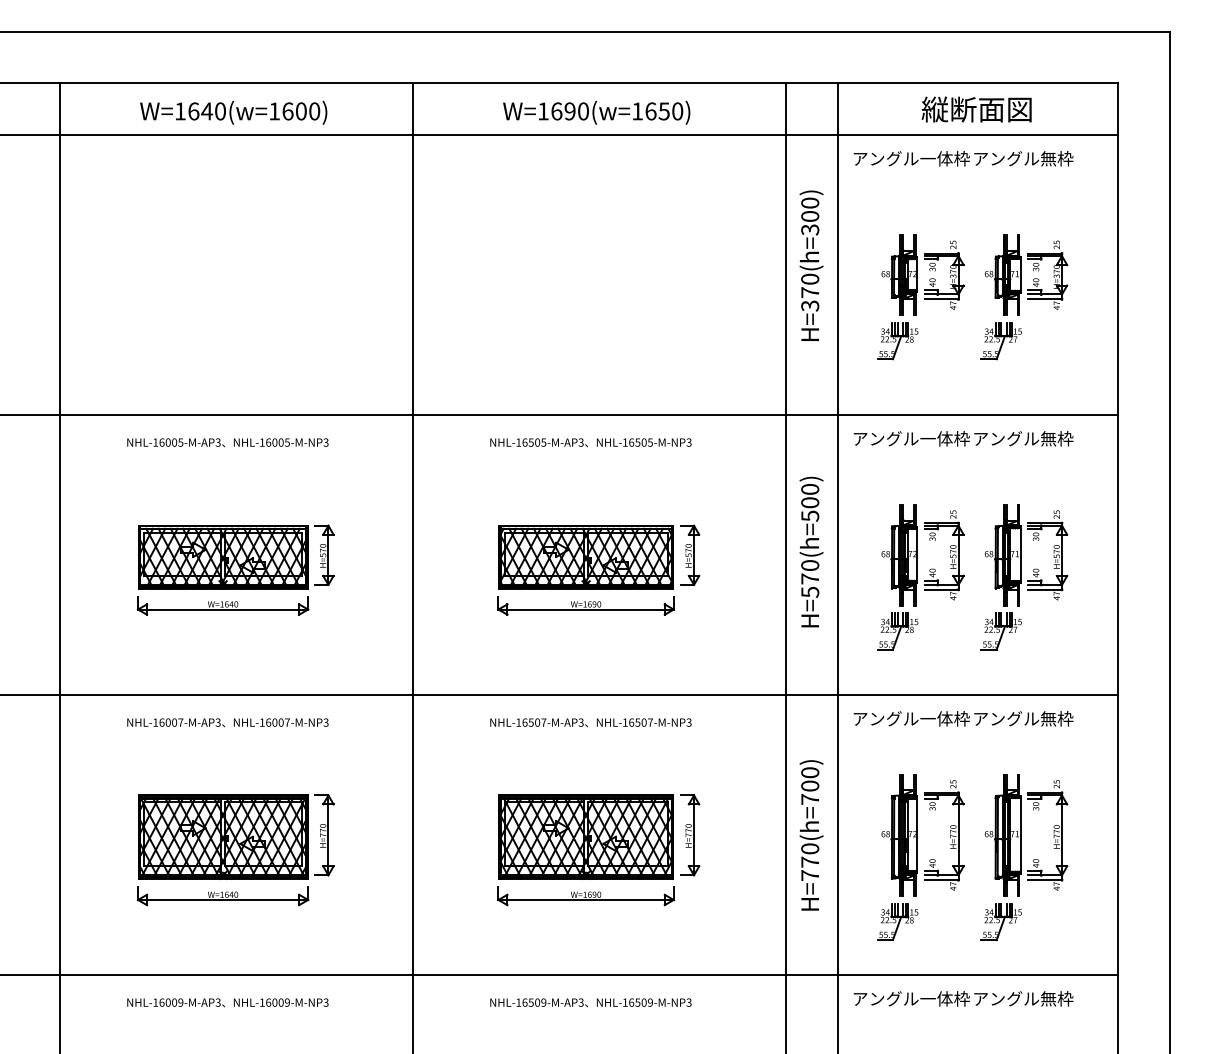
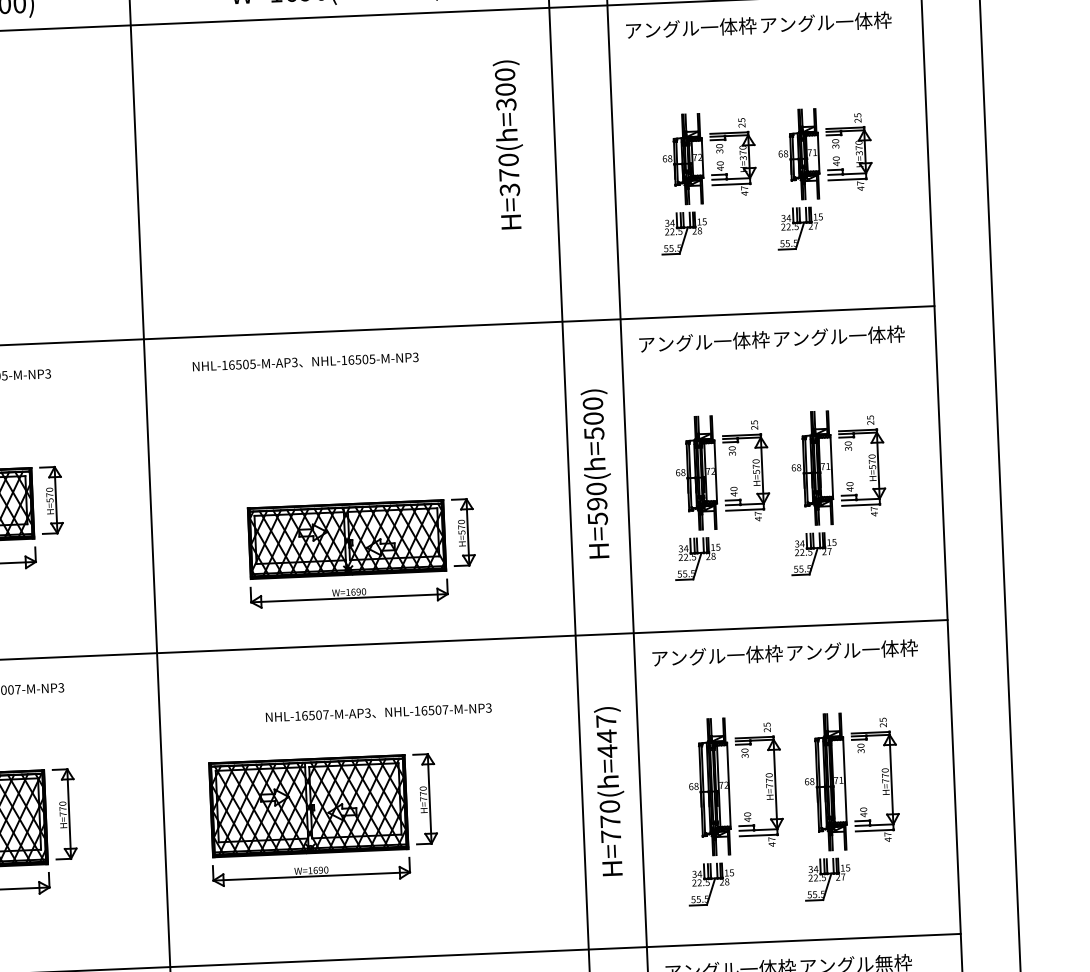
text: (1065, 158) -> (863, 20), アングル無枠 -> アングル一体枠
text: (811, 265) -> (509, 144), moved
text: (1065, 438) -> (876, 334), アングル無枠 -> アングル一体枠
text: (590, 442) -> (305, 361), moved
part: (598, 569) -> (361, 552), moved
text: (810, 578) -> (597, 503), H=570(h=500) -> H=590(h=500)
text: (1065, 718) -> (889, 648), アングル無枠 -> アングル一体枠
text: (590, 722) -> (378, 712), moved
text: (810, 786) -> (607, 736), H=770(h=700) -> H=770(h=447)
part: (598, 850) -> (323, 820), moved

